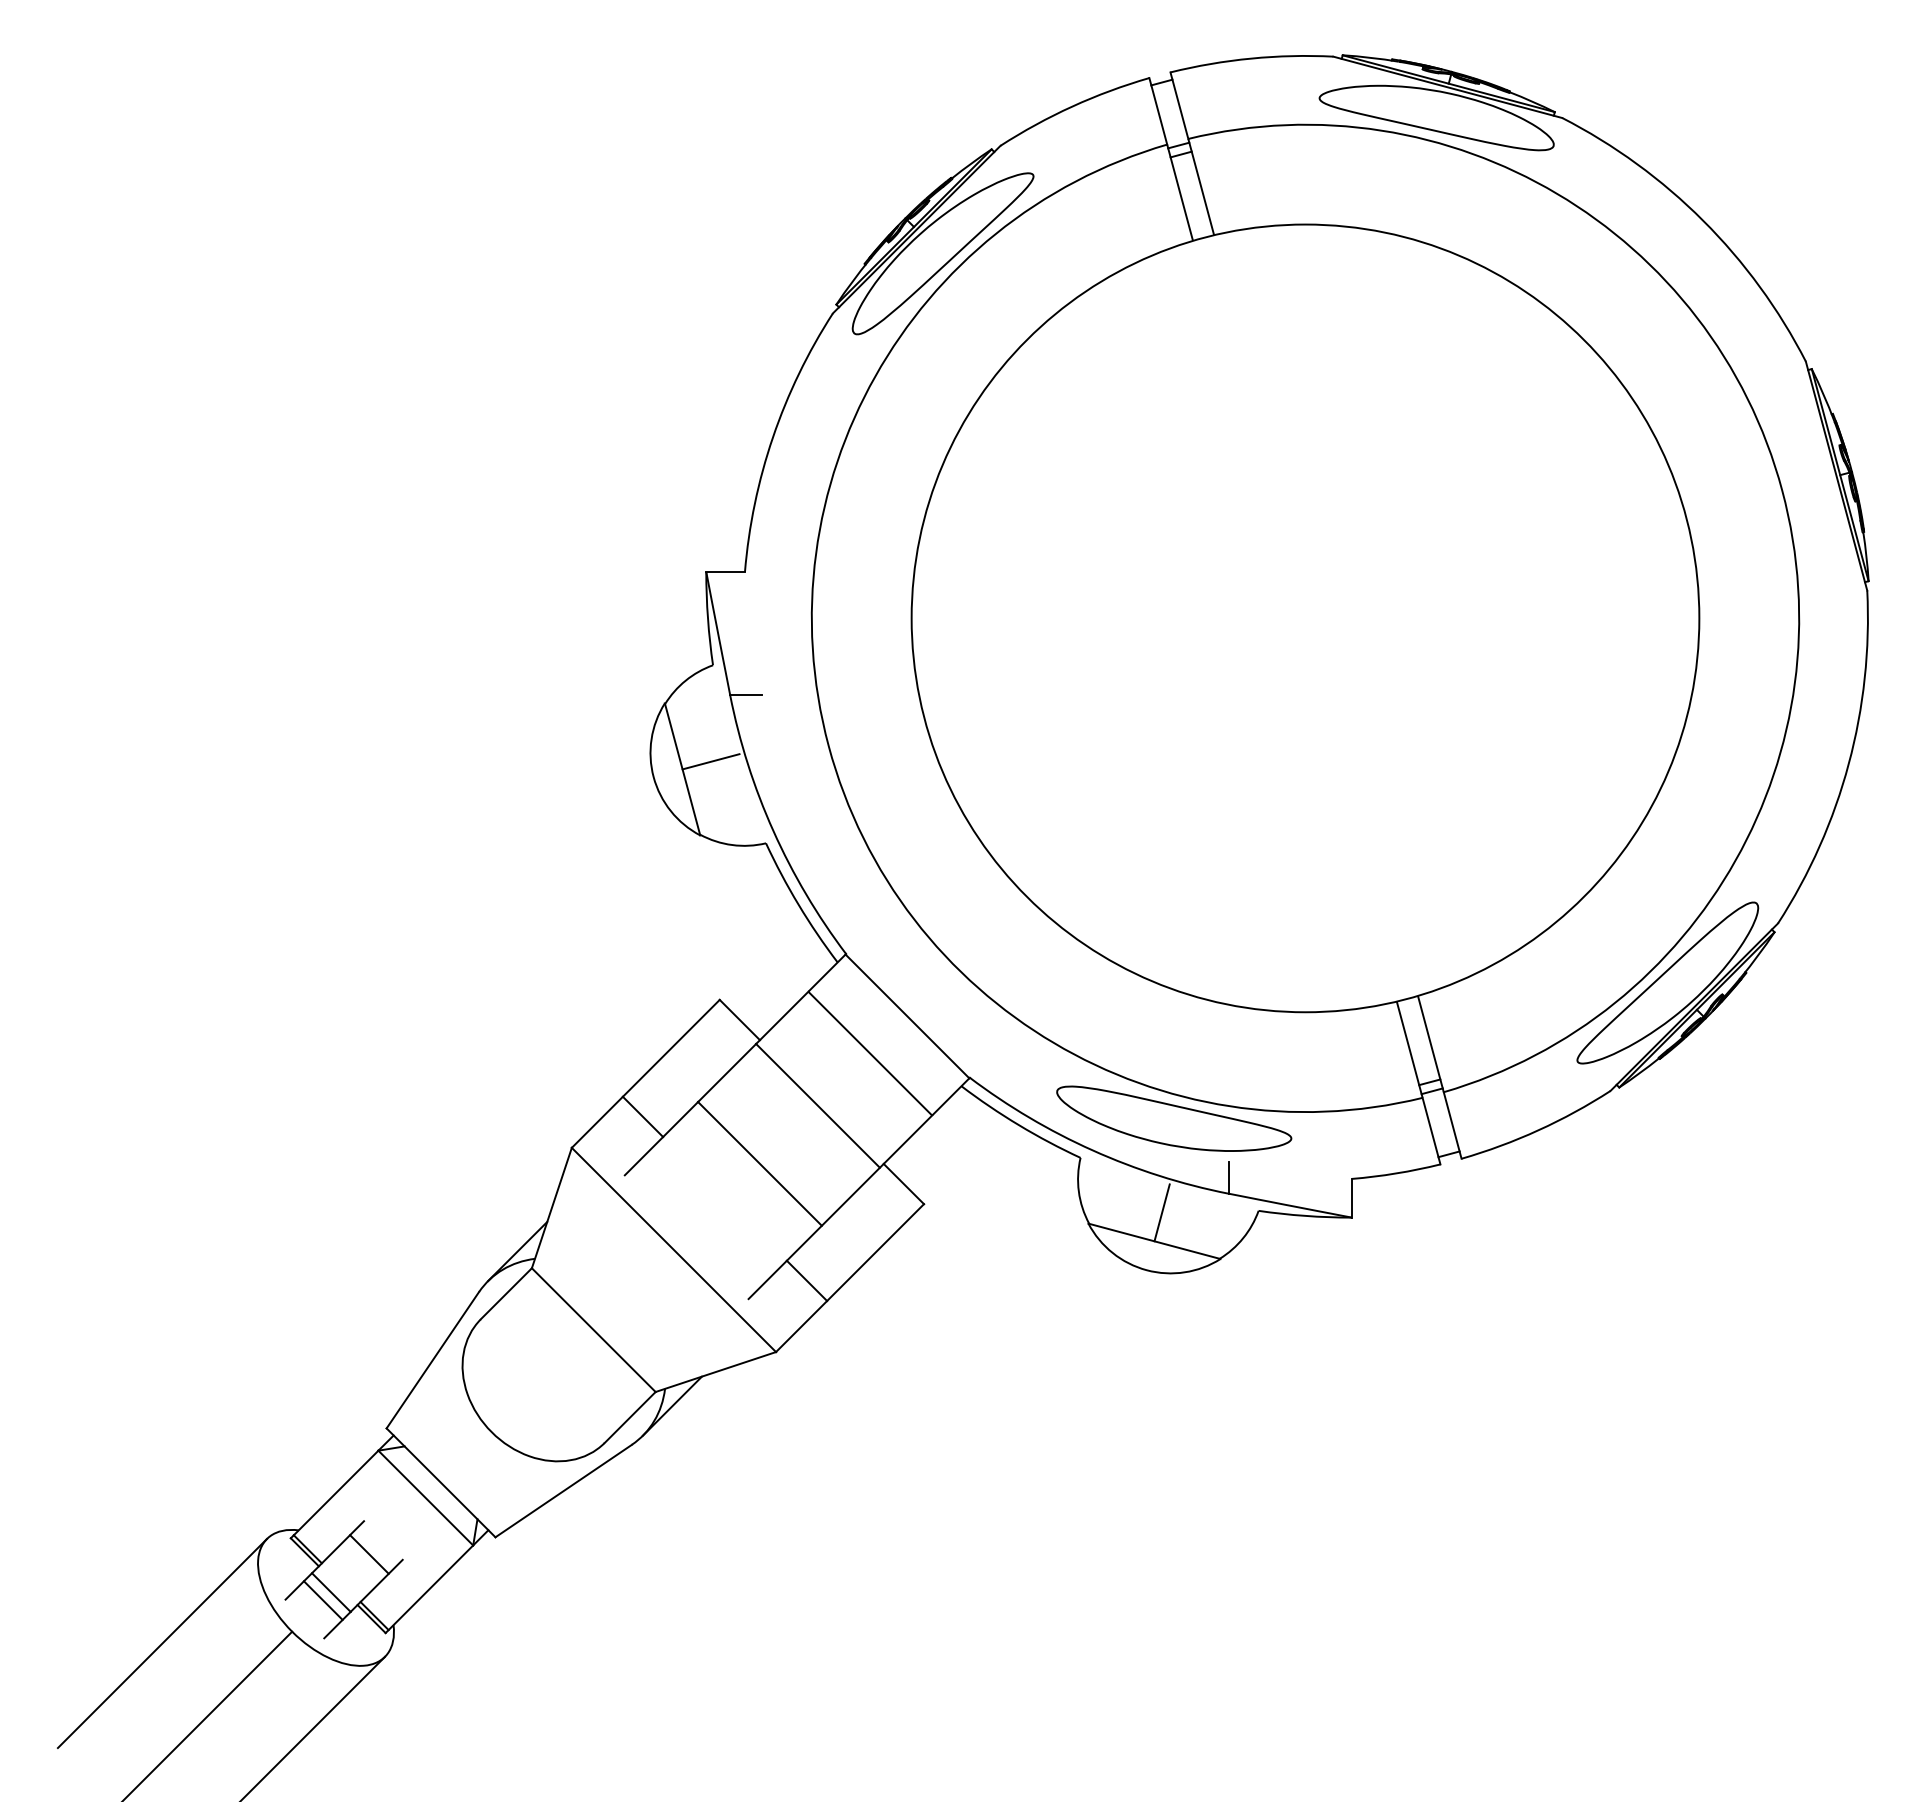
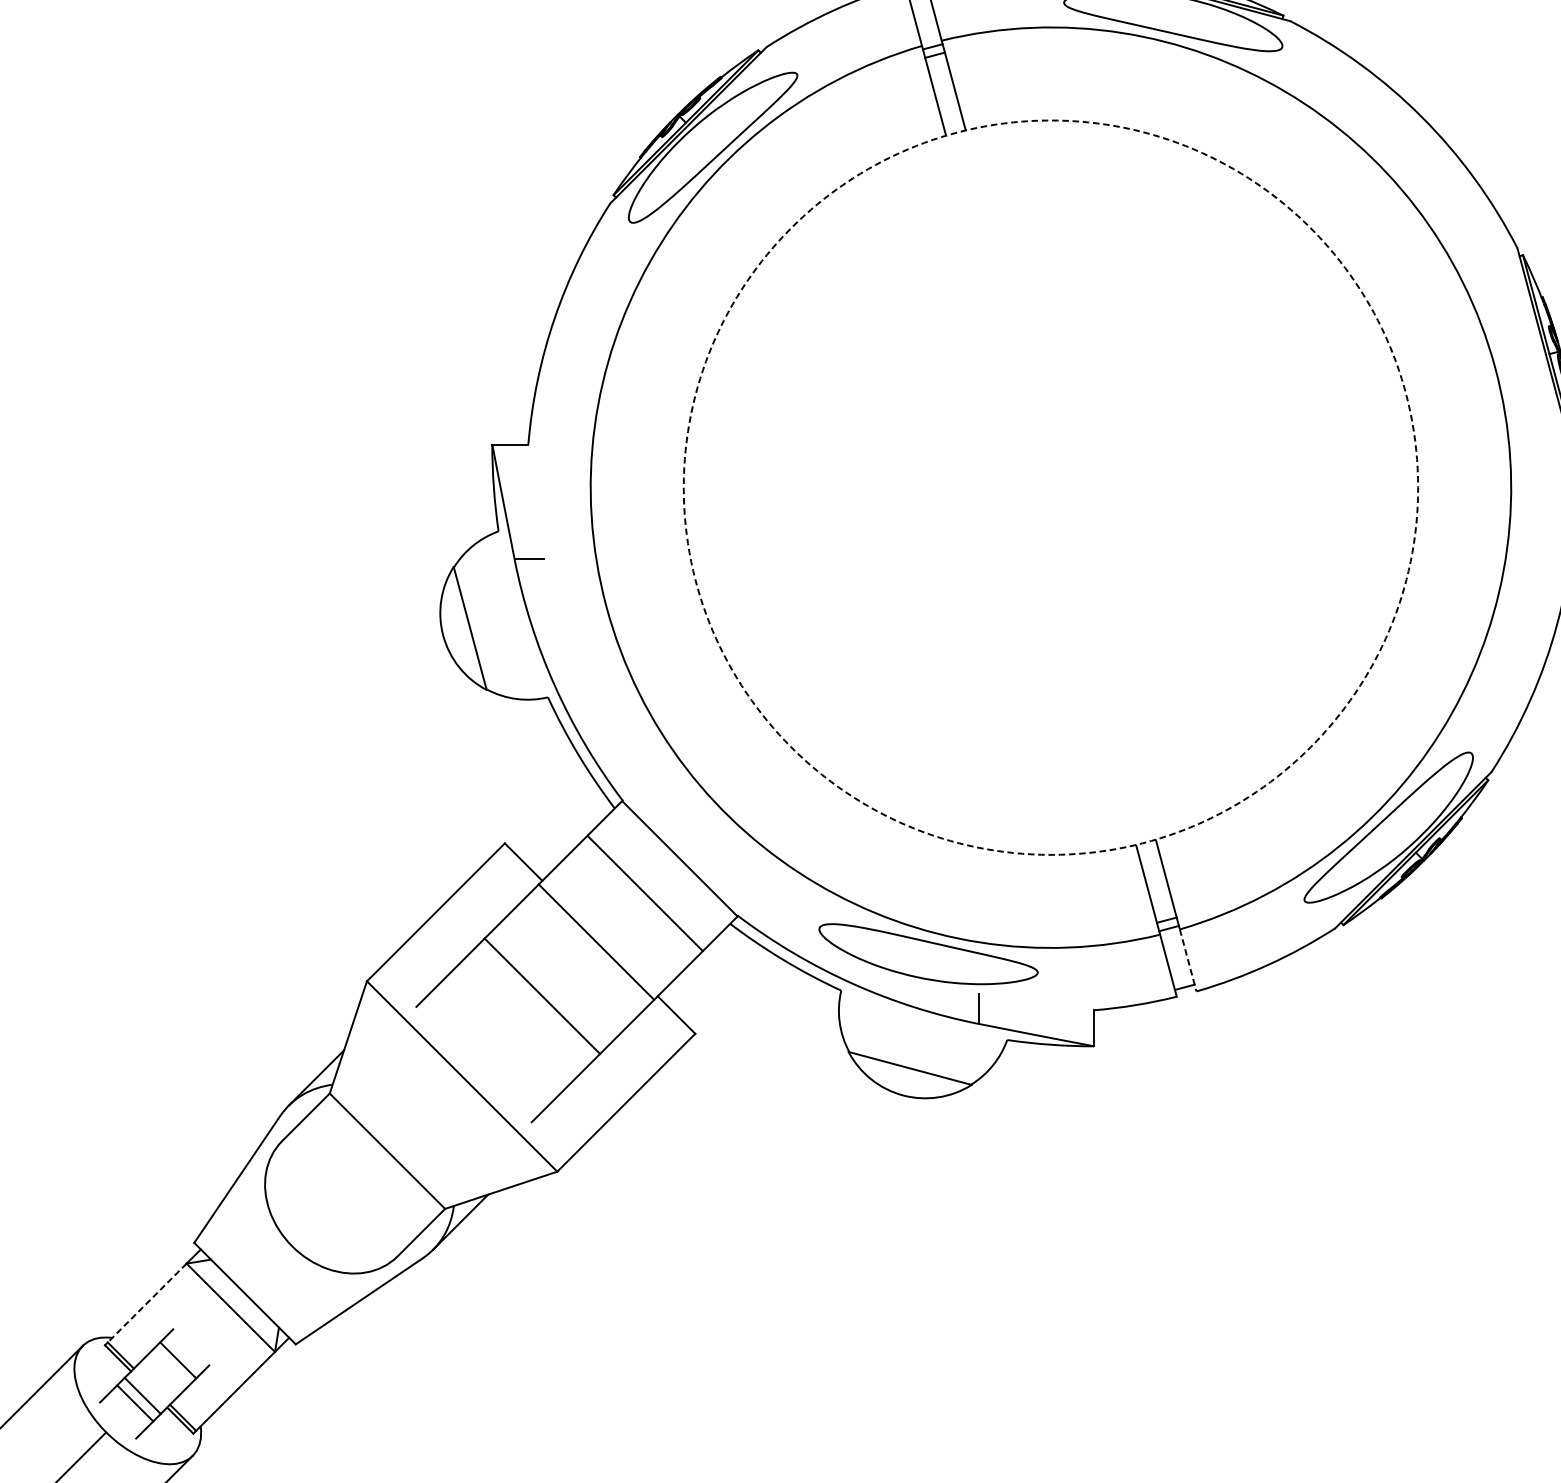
circle: (1305, 618) -> (1050, 487), solid -> dashed
line: (710, 761) -> (496, 621), removed
line: (642, 1116) -> (432, 952), removed
line: (1452, 1125) -> (1188, 960), solid -> dashed
line: (1161, 1212) -> (916, 1041), removed
line: (806, 1280) -> (585, 1104), removed
line: (336, 1492) -> (147, 1302), solid -> dashed

